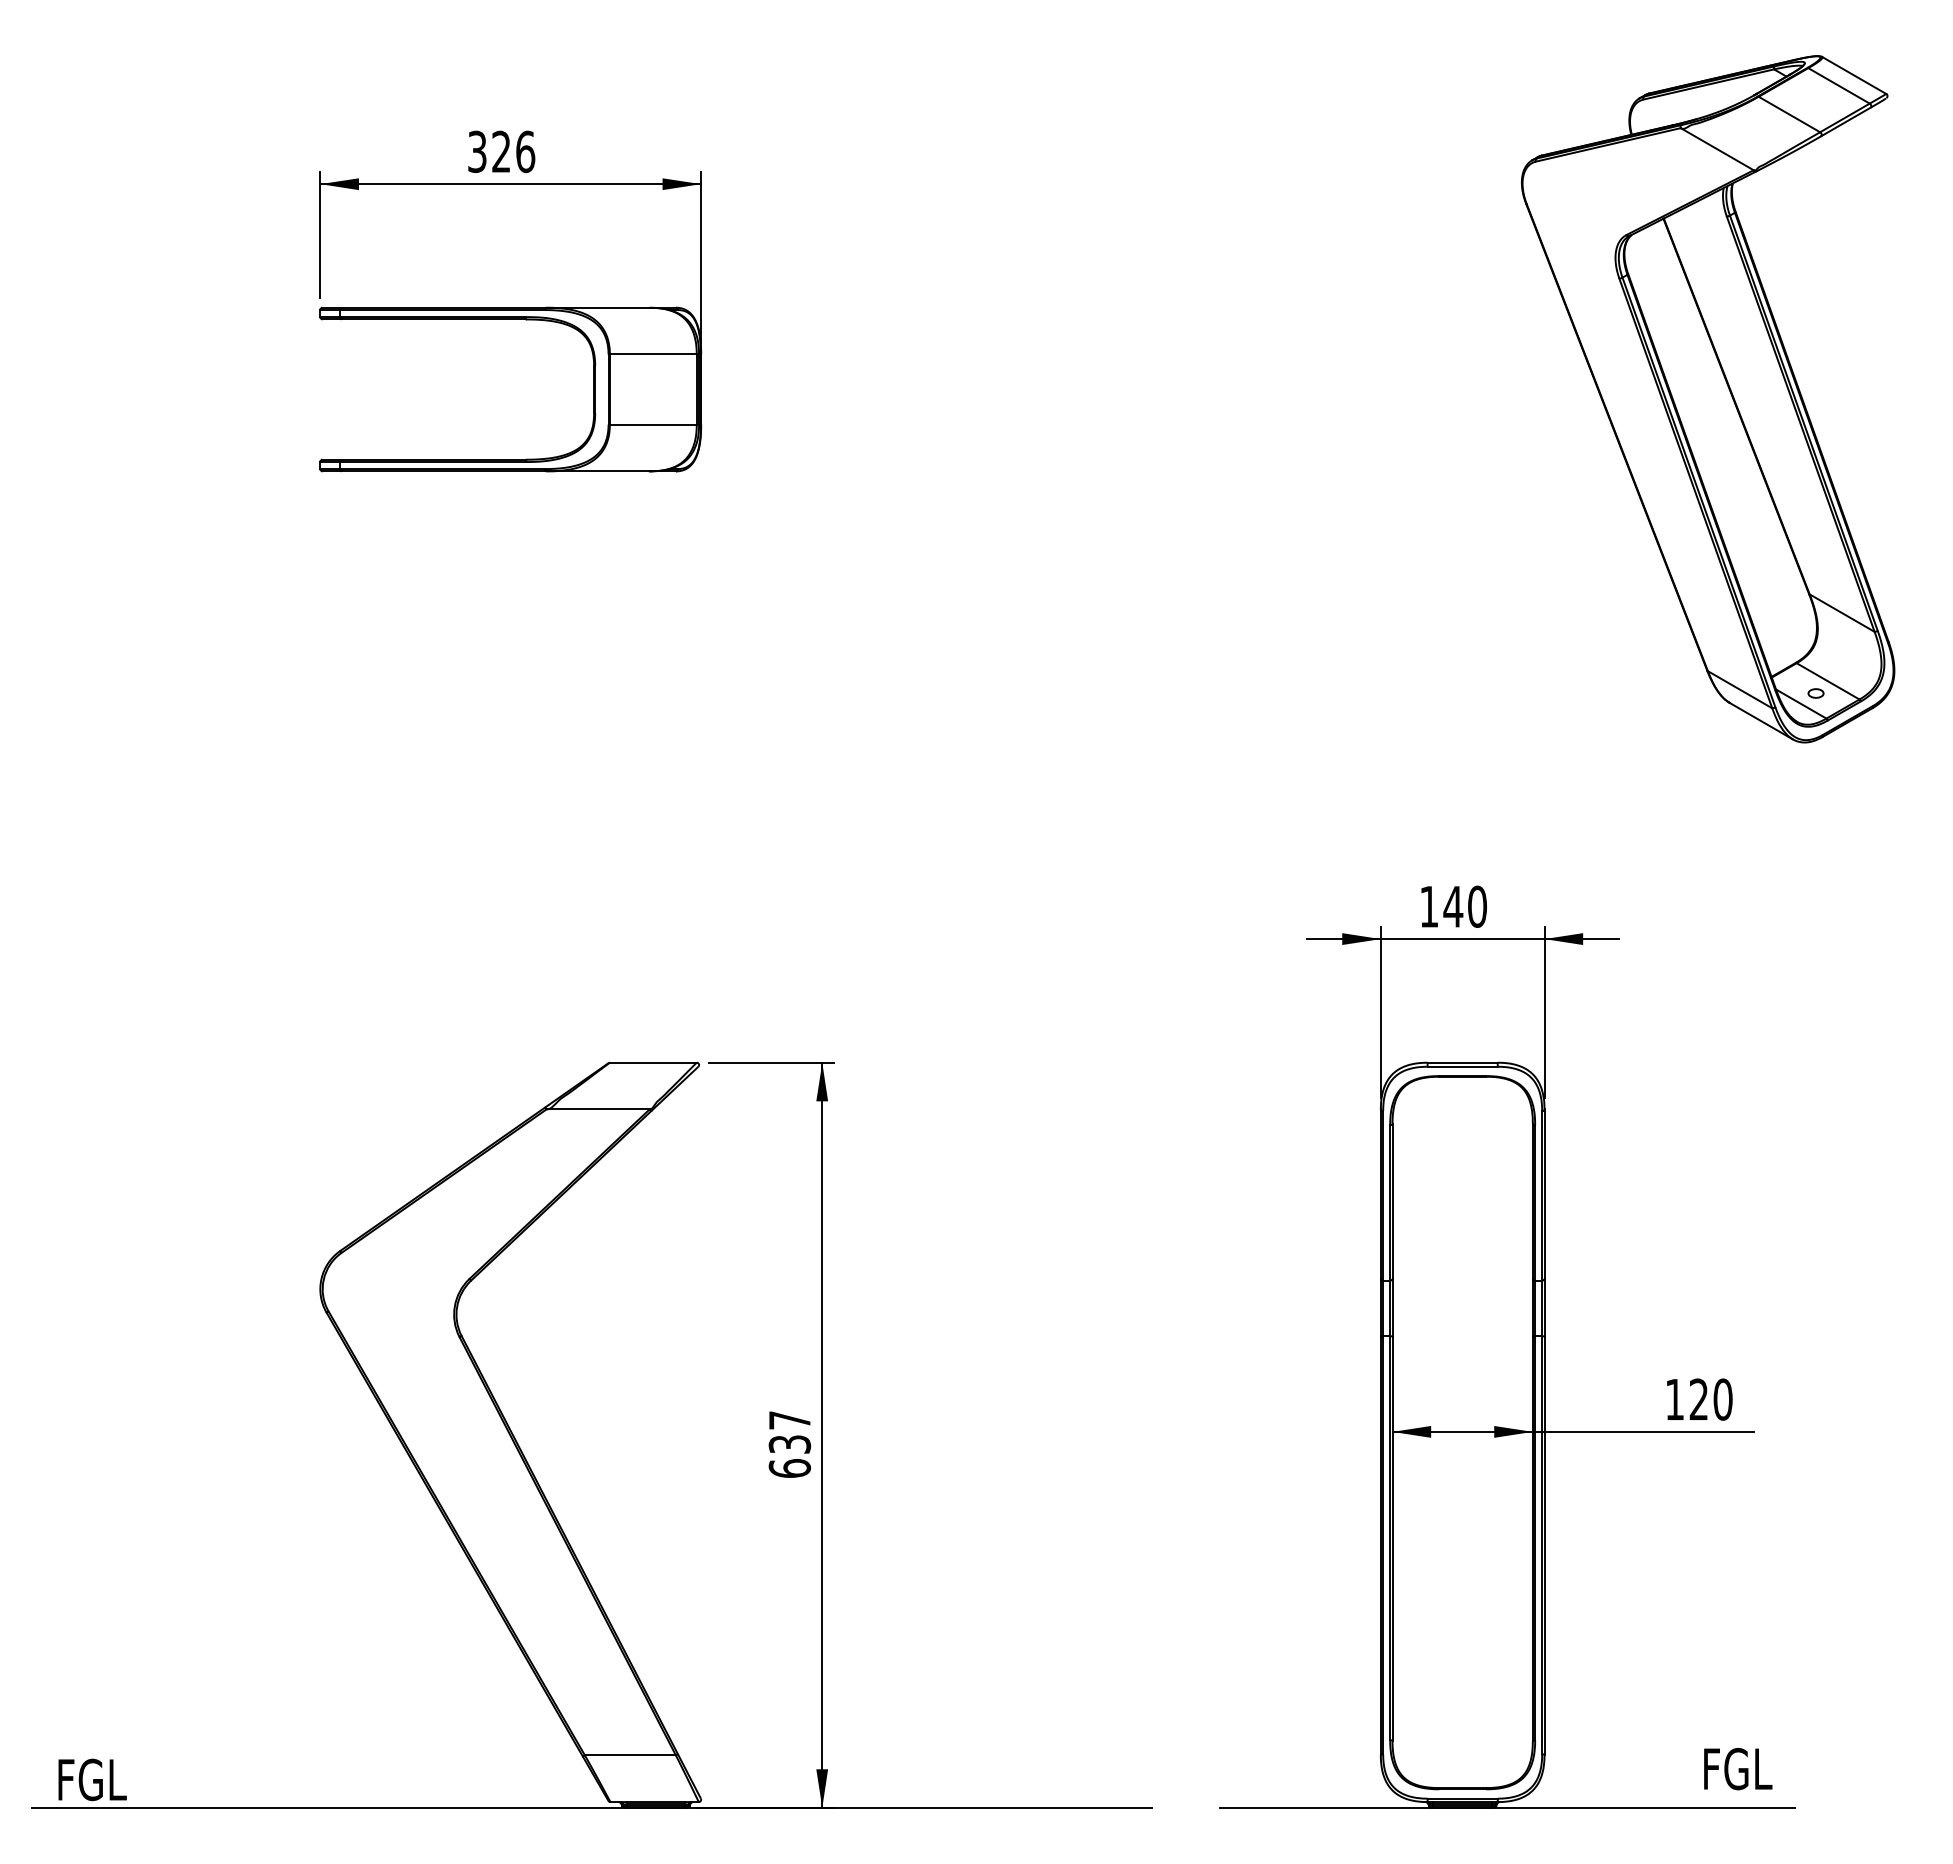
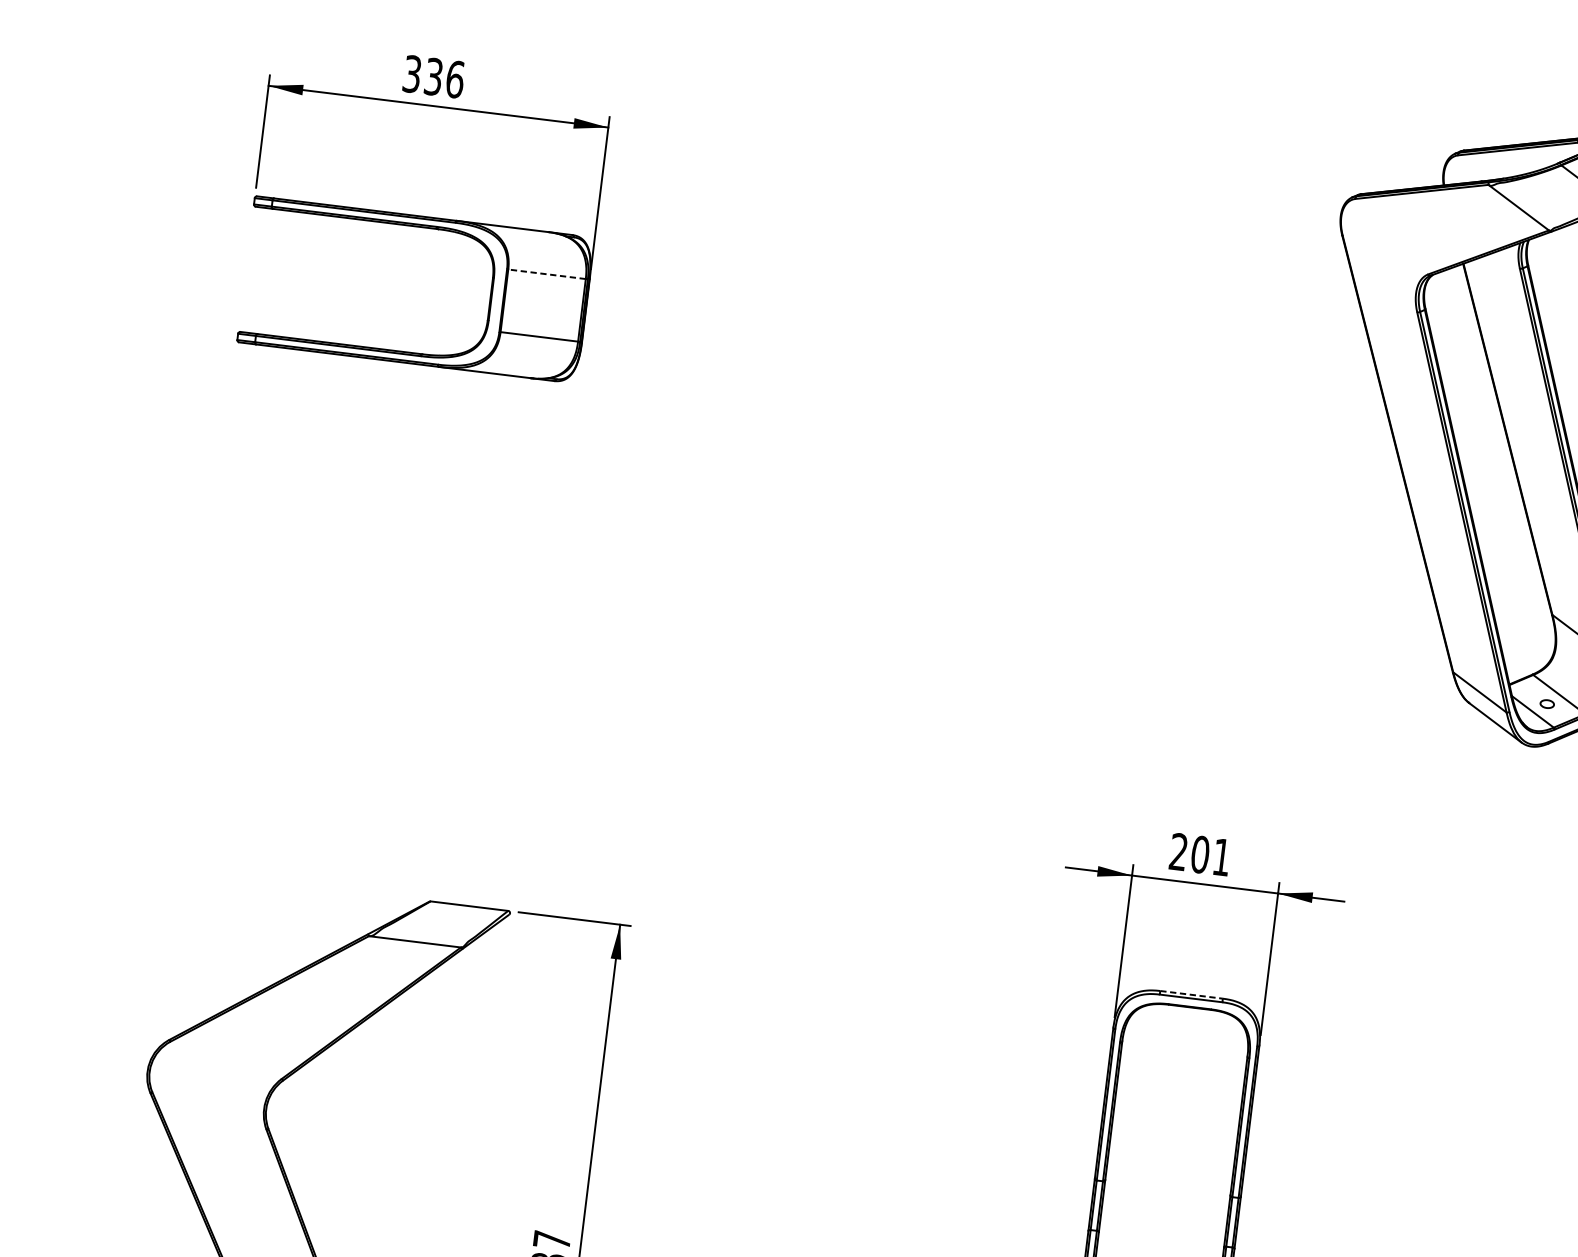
text: (501, 152) -> (433, 77), 326 -> 336
line: (652, 354) -> (546, 274), solid -> dashed
text: (1453, 906) -> (1200, 854), 140 -> 201
line: (1463, 1062) -> (1192, 994), solid -> dashed

